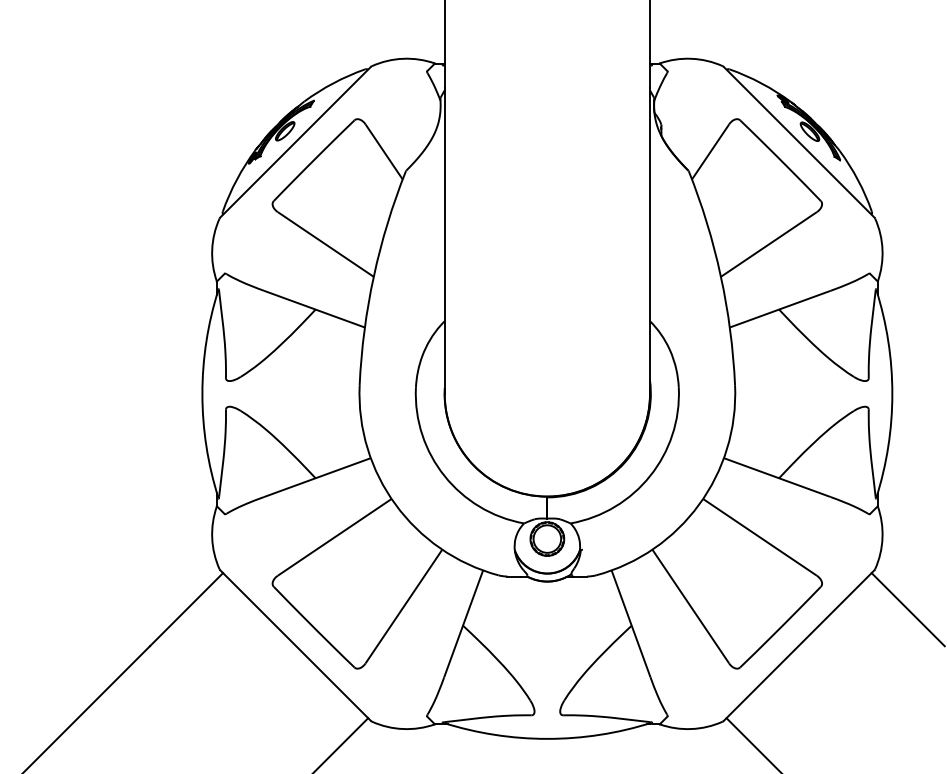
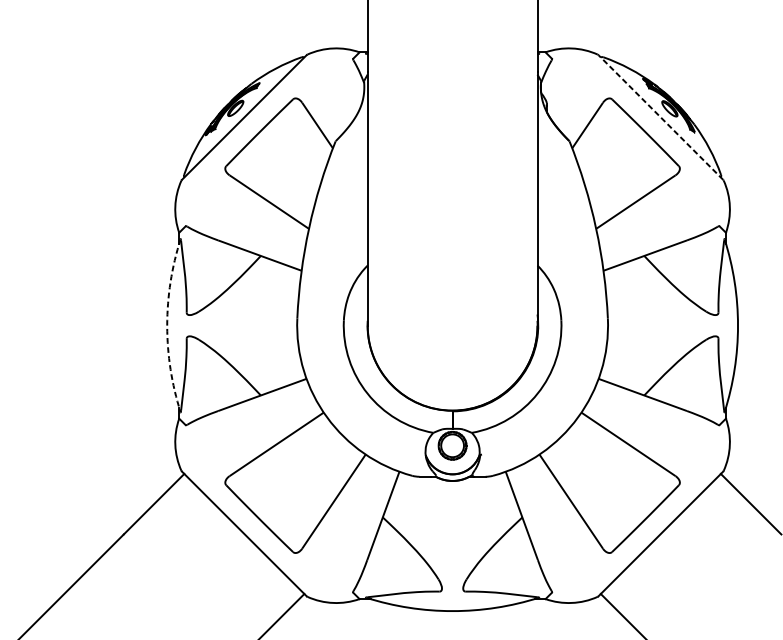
line: (799, 142) -> (661, 117), solid -> dashed
arc: (202, 393) -> (167, 325), solid -> dashed

